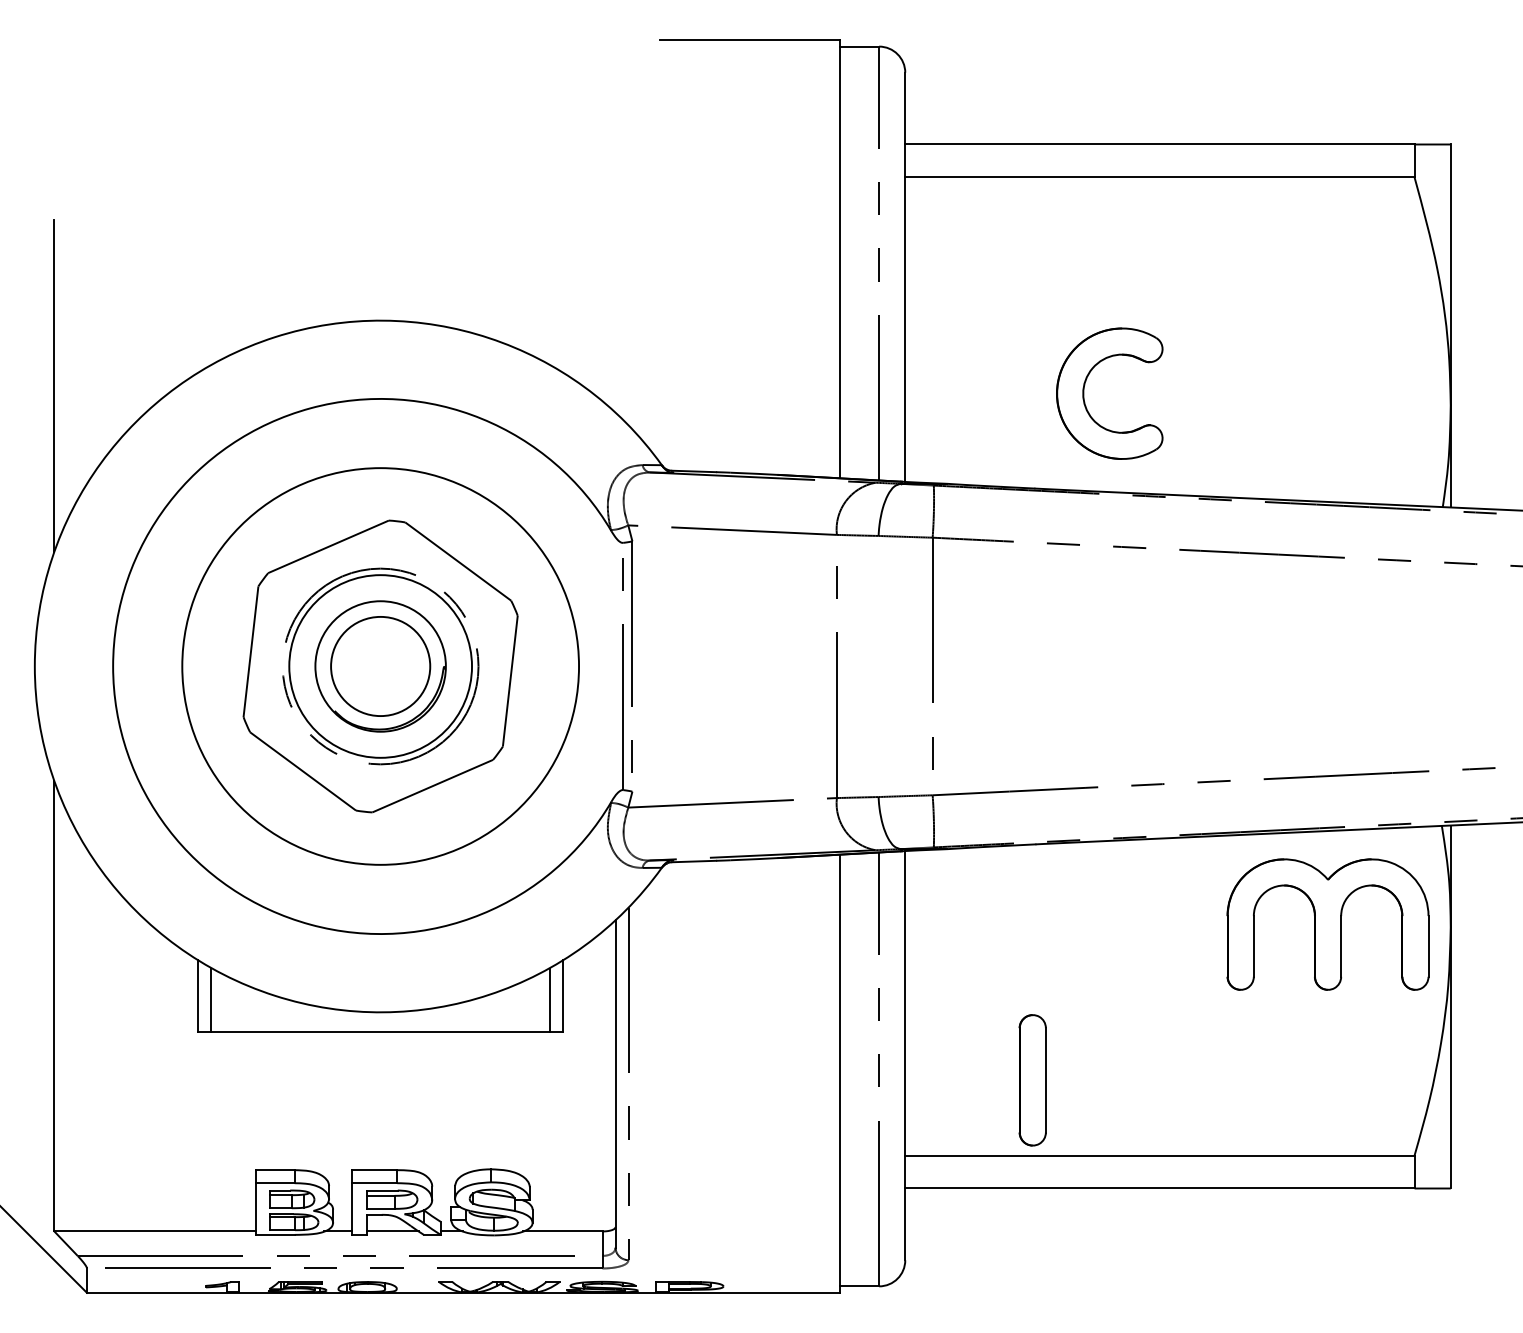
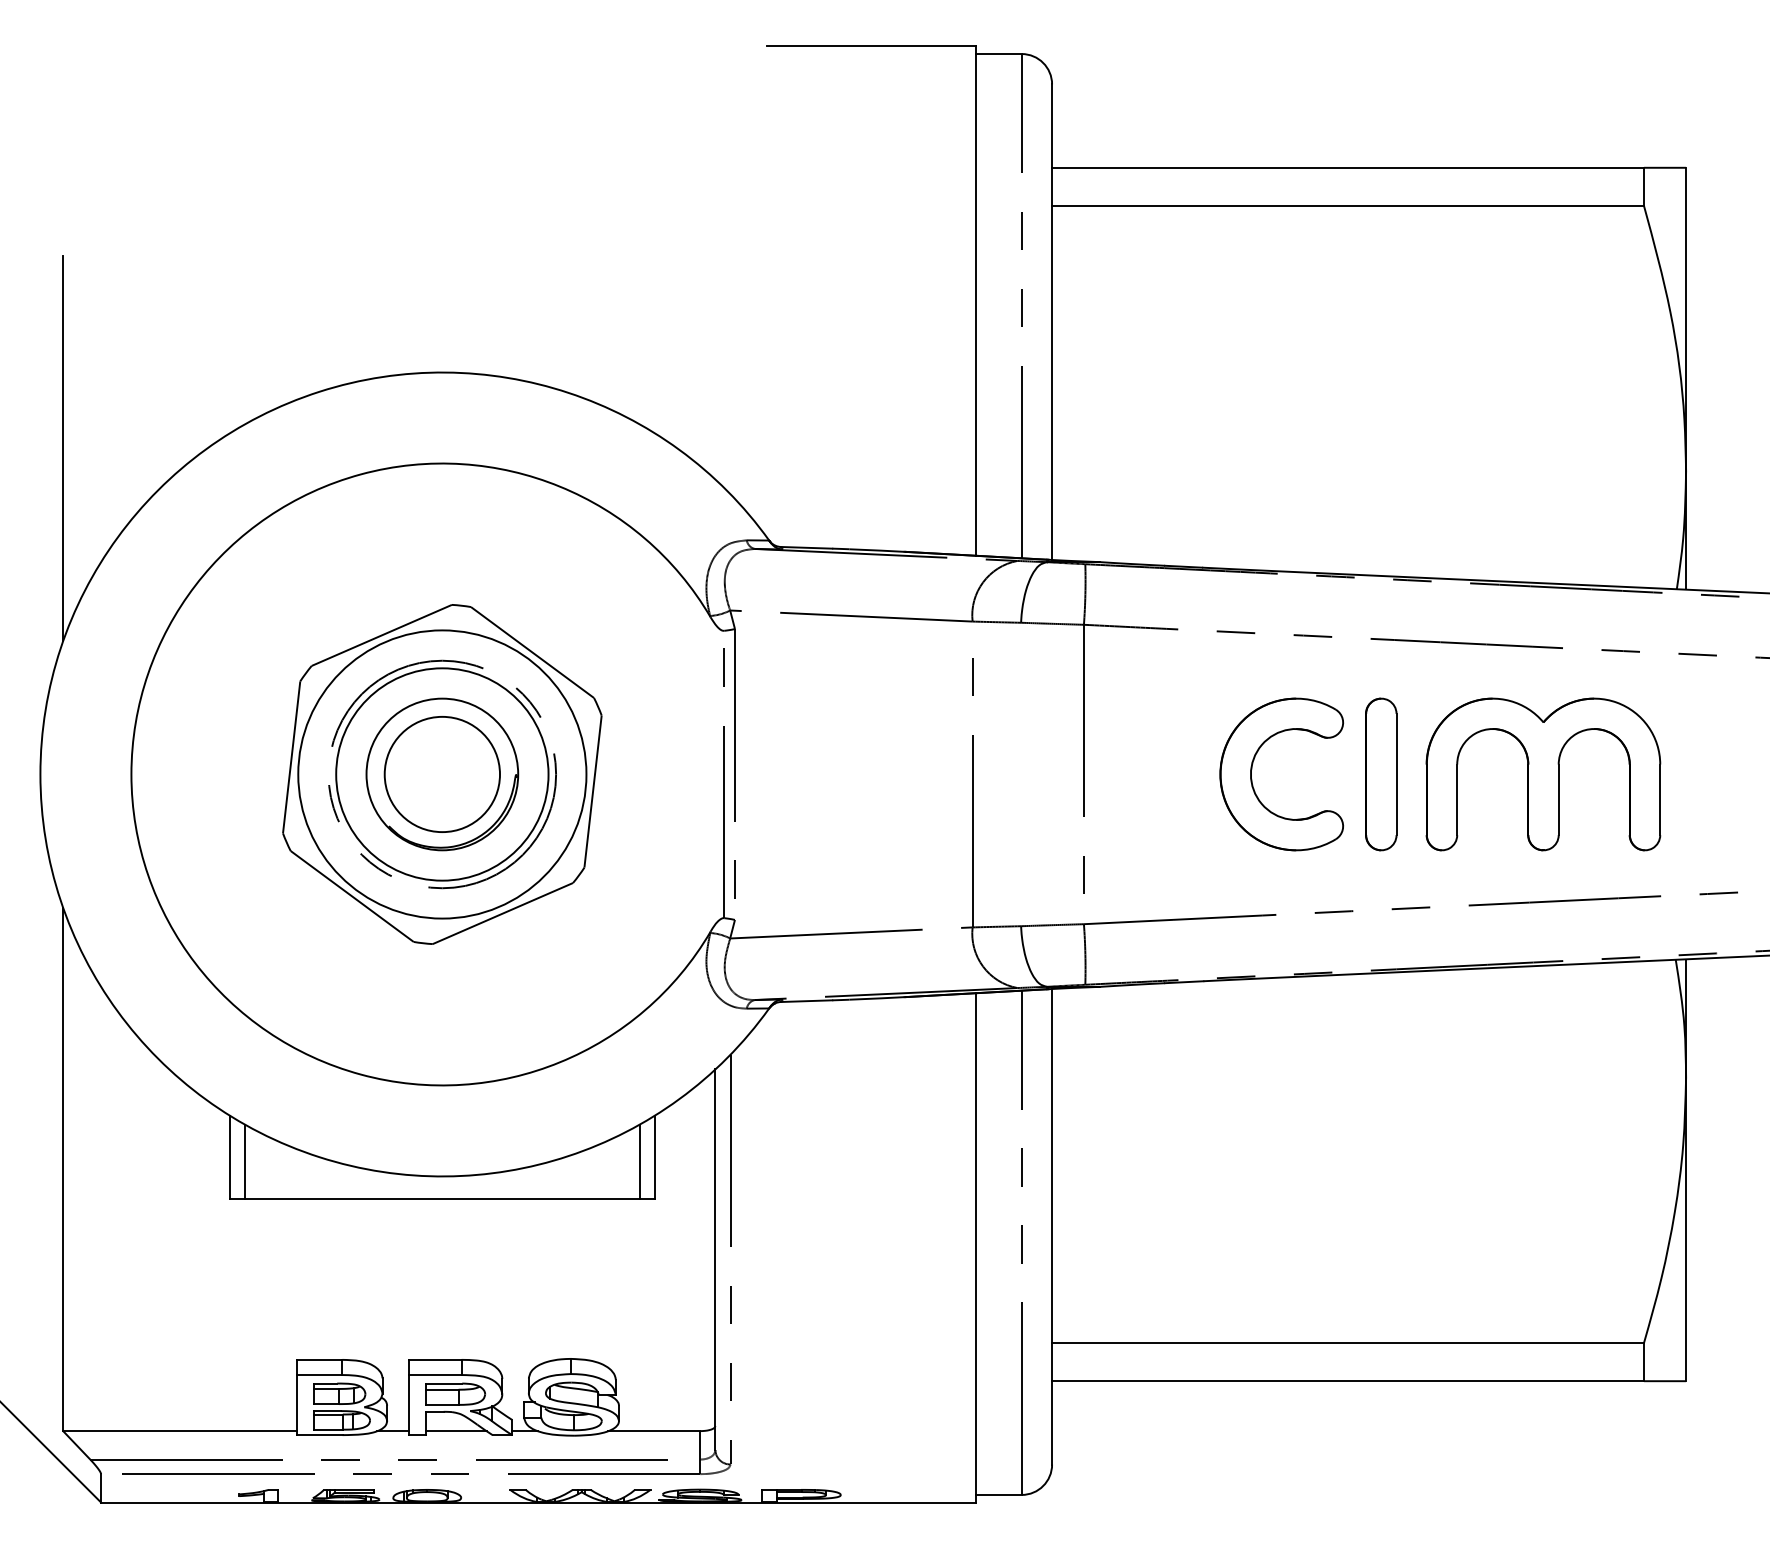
part: (1084, 389) -> (1252, 769), moved
circle: (380, 666) -> (442, 774), size x0.62
part: (1328, 924) -> (1543, 774), moved
part: (1032, 1080) -> (1381, 774), moved

